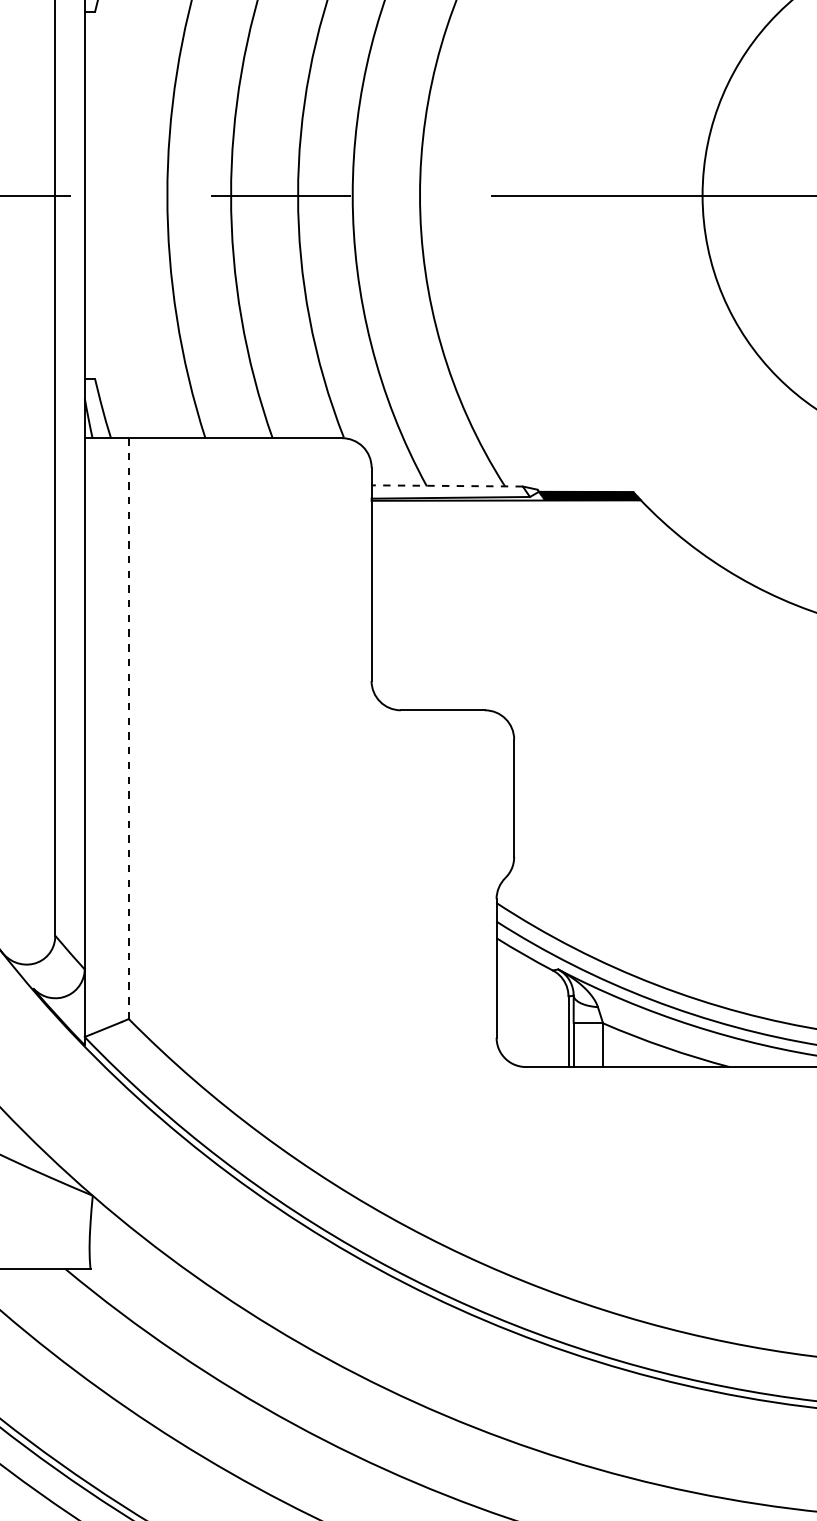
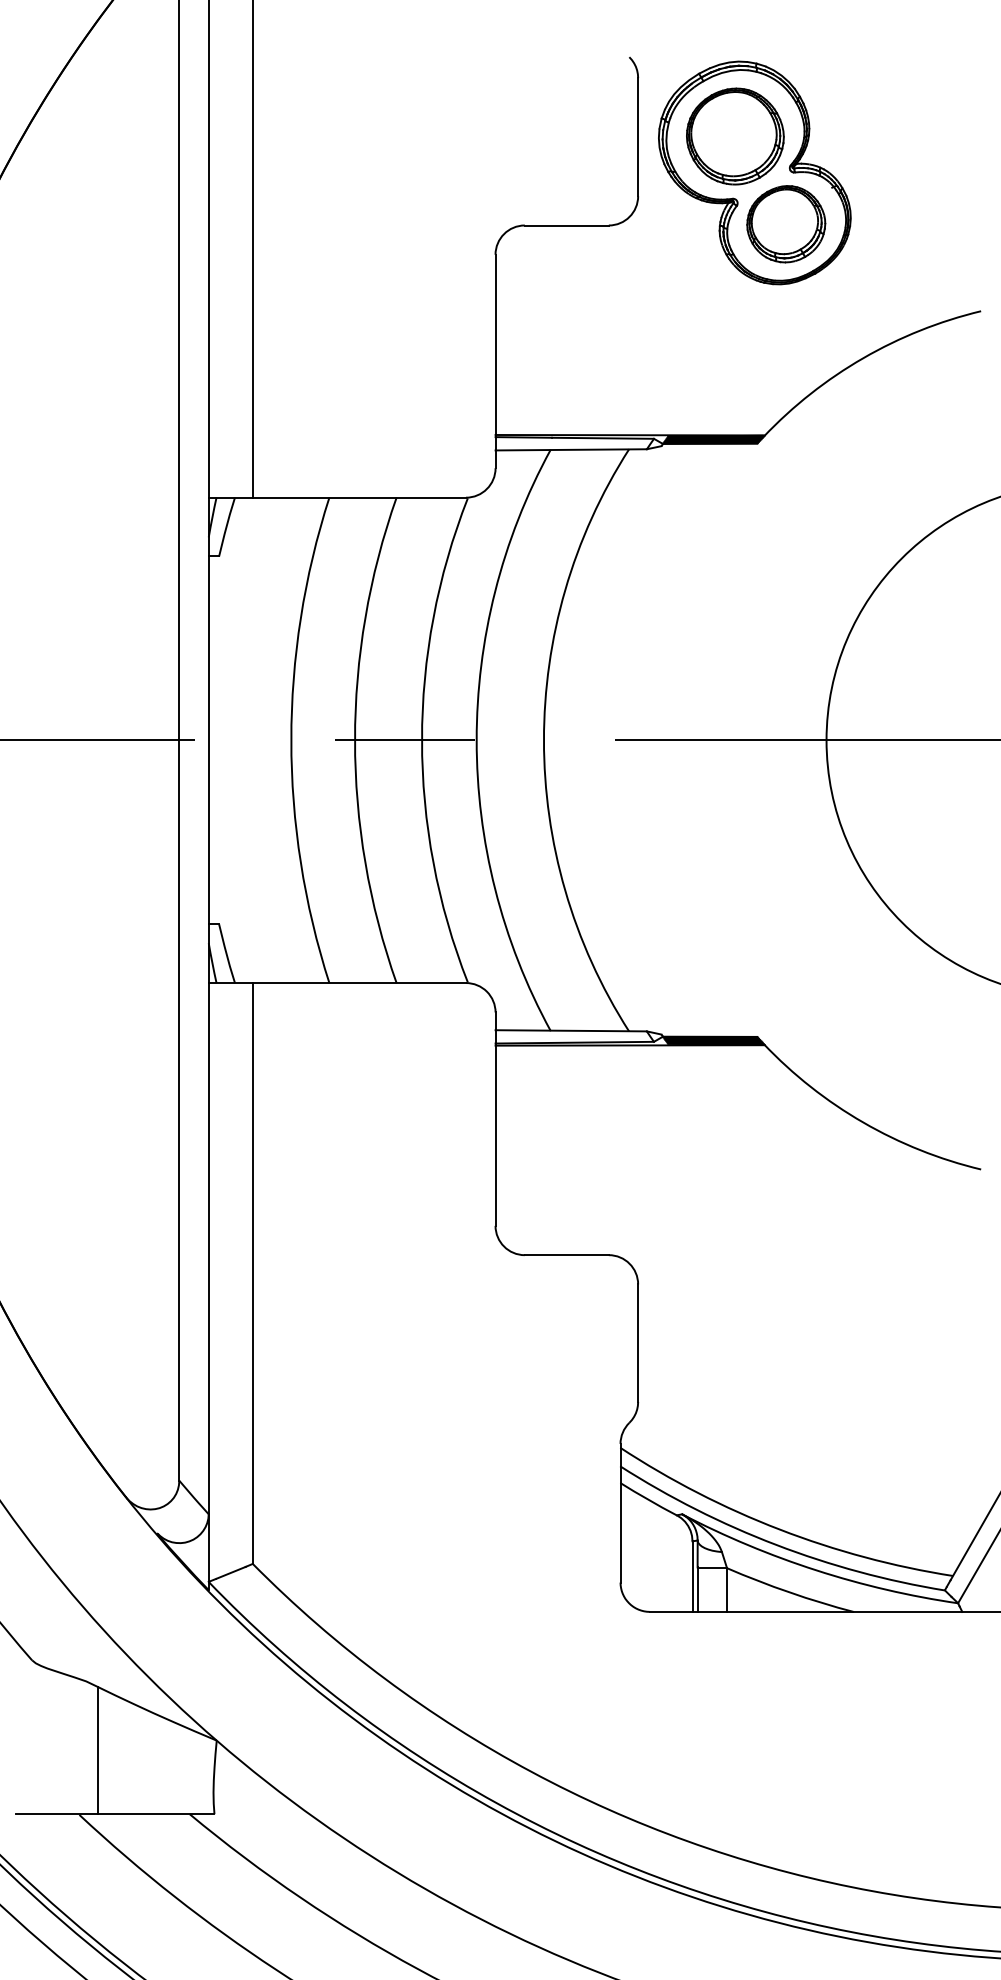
line: (447, 485) -> (571, 1030), dashed -> solid
line: (128, 728) -> (252, 1273), dashed -> solid

